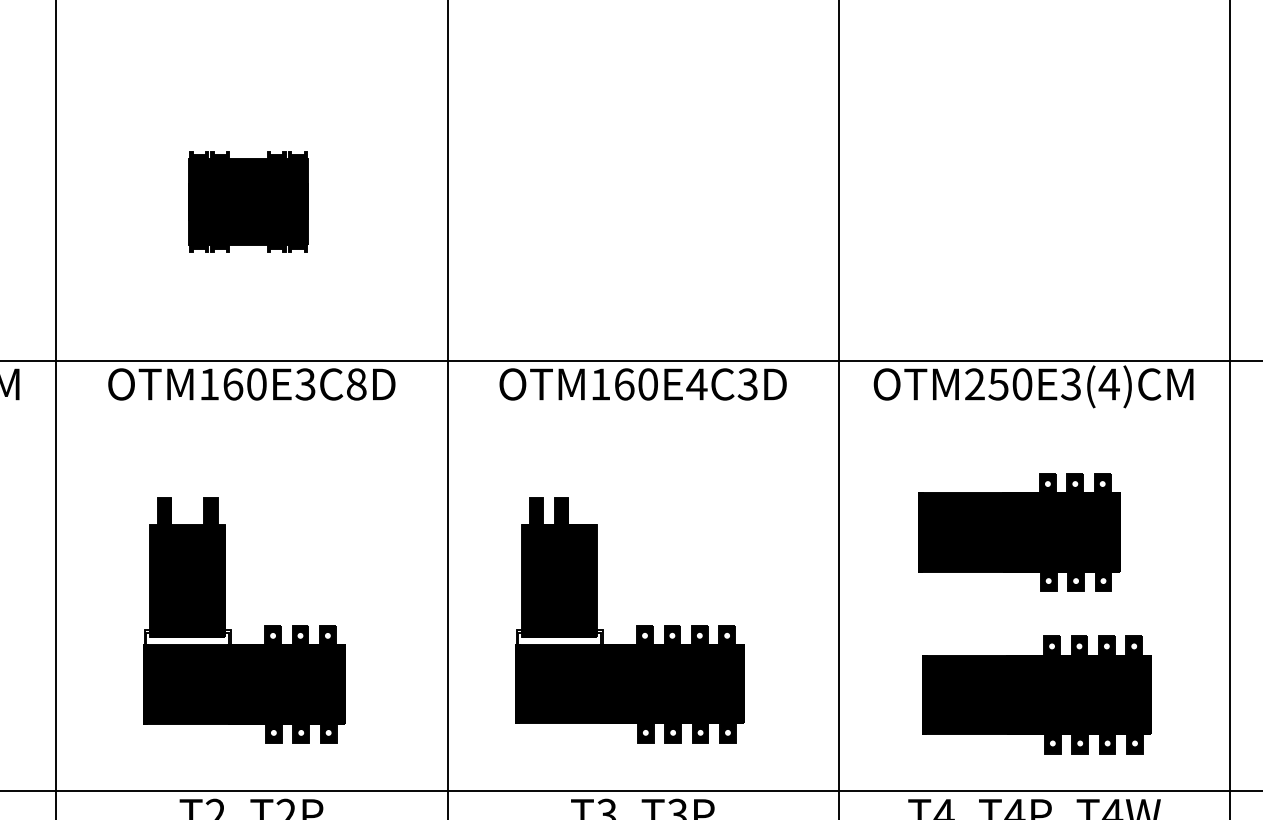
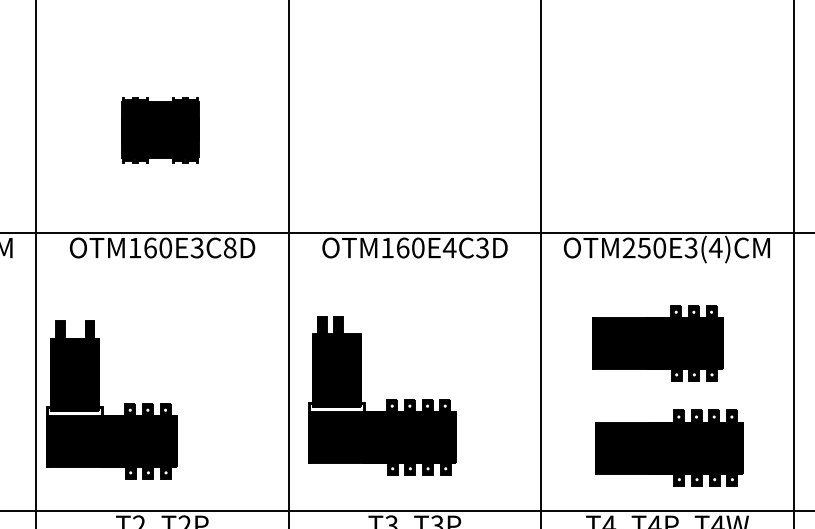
part: (629, 619) -> (382, 395), moved
part: (231, 630) -> (103, 406), moved

